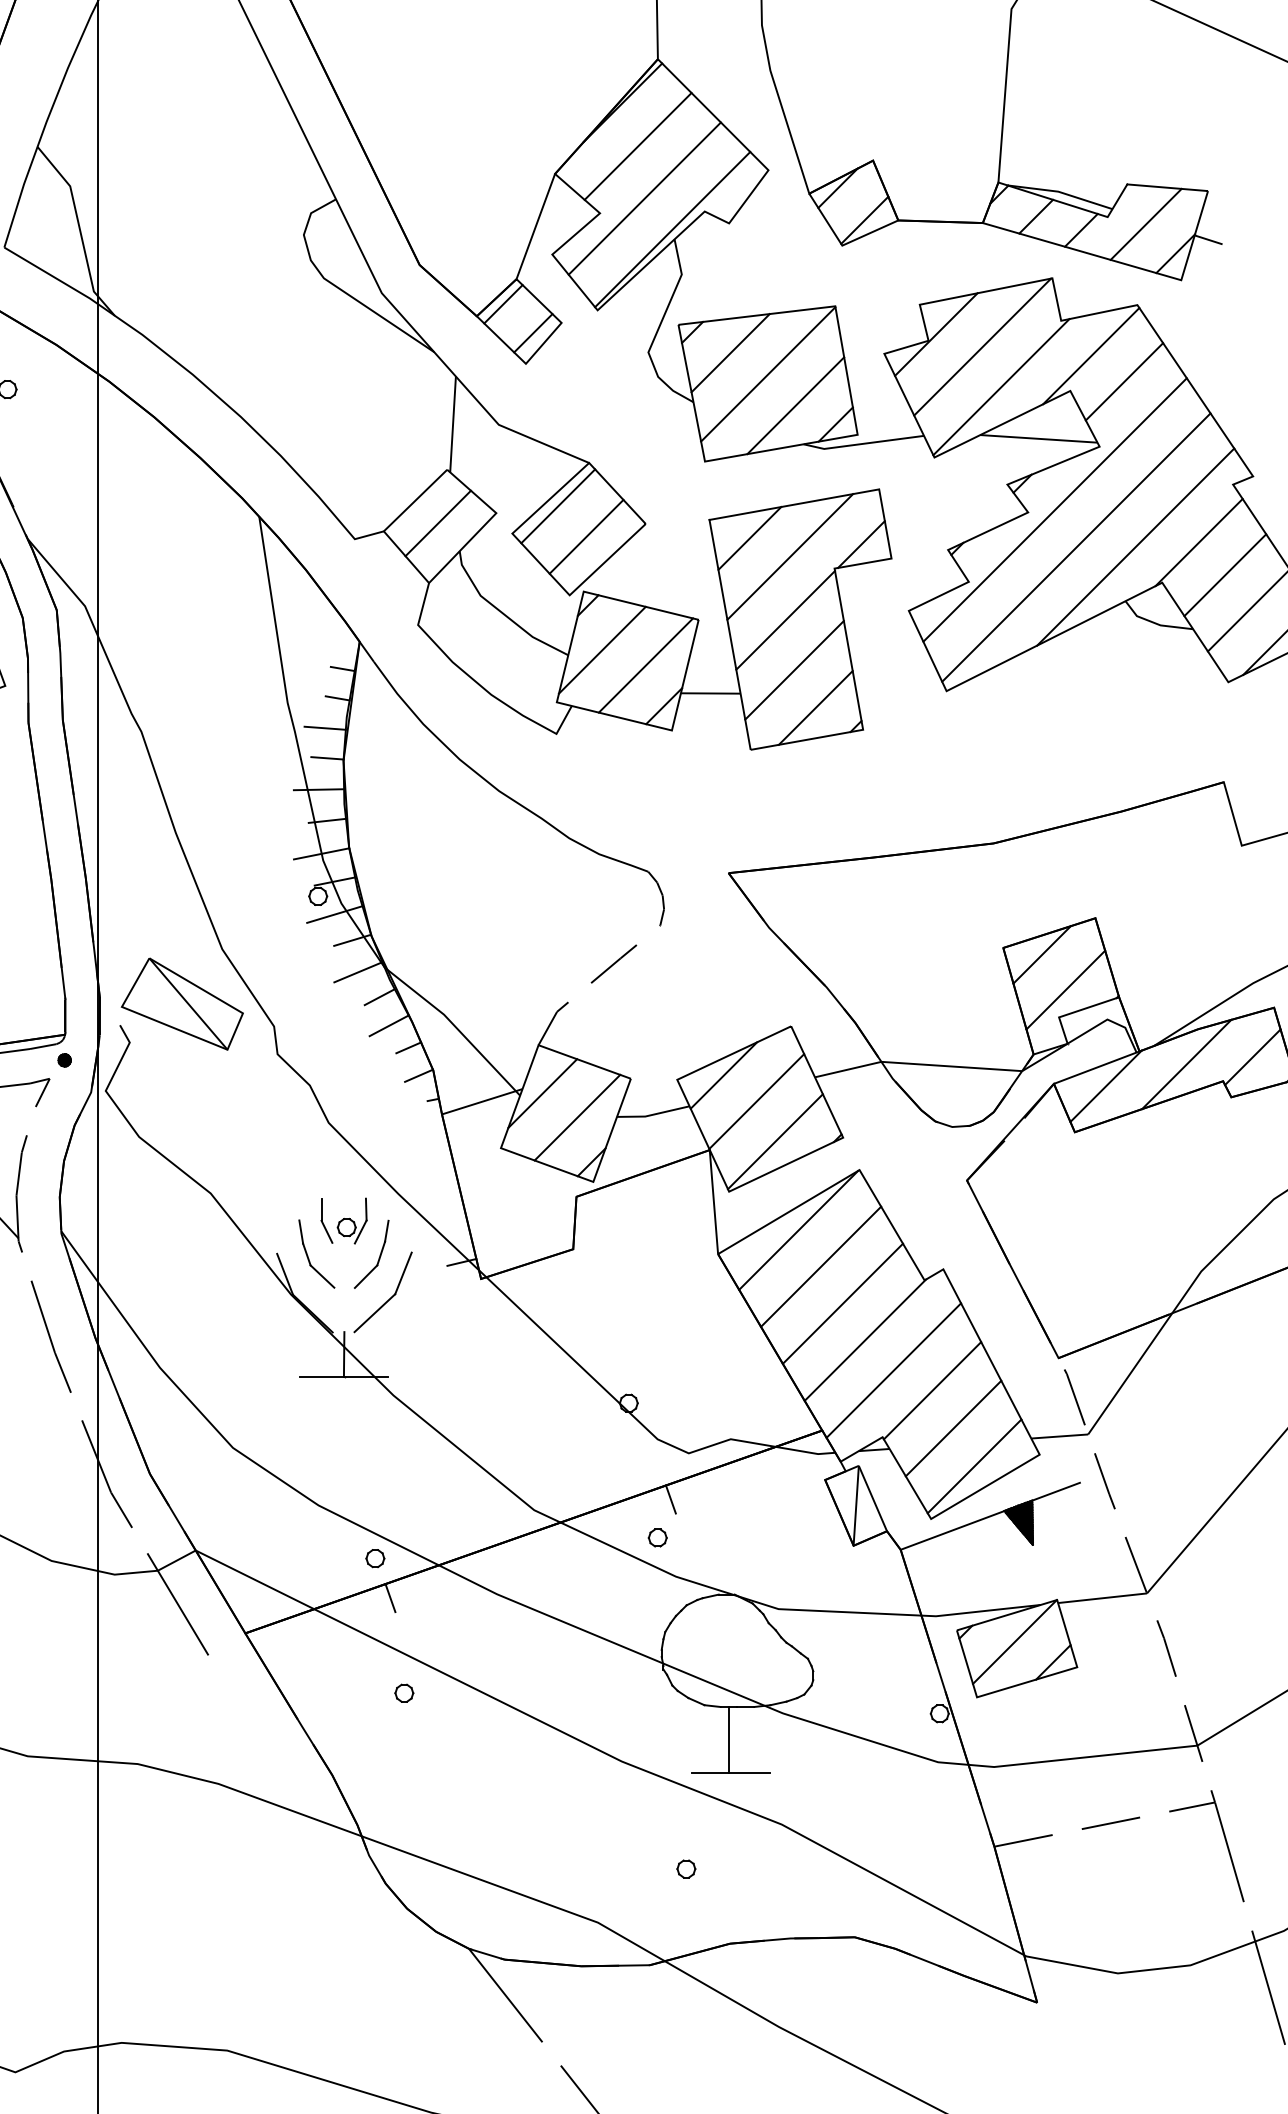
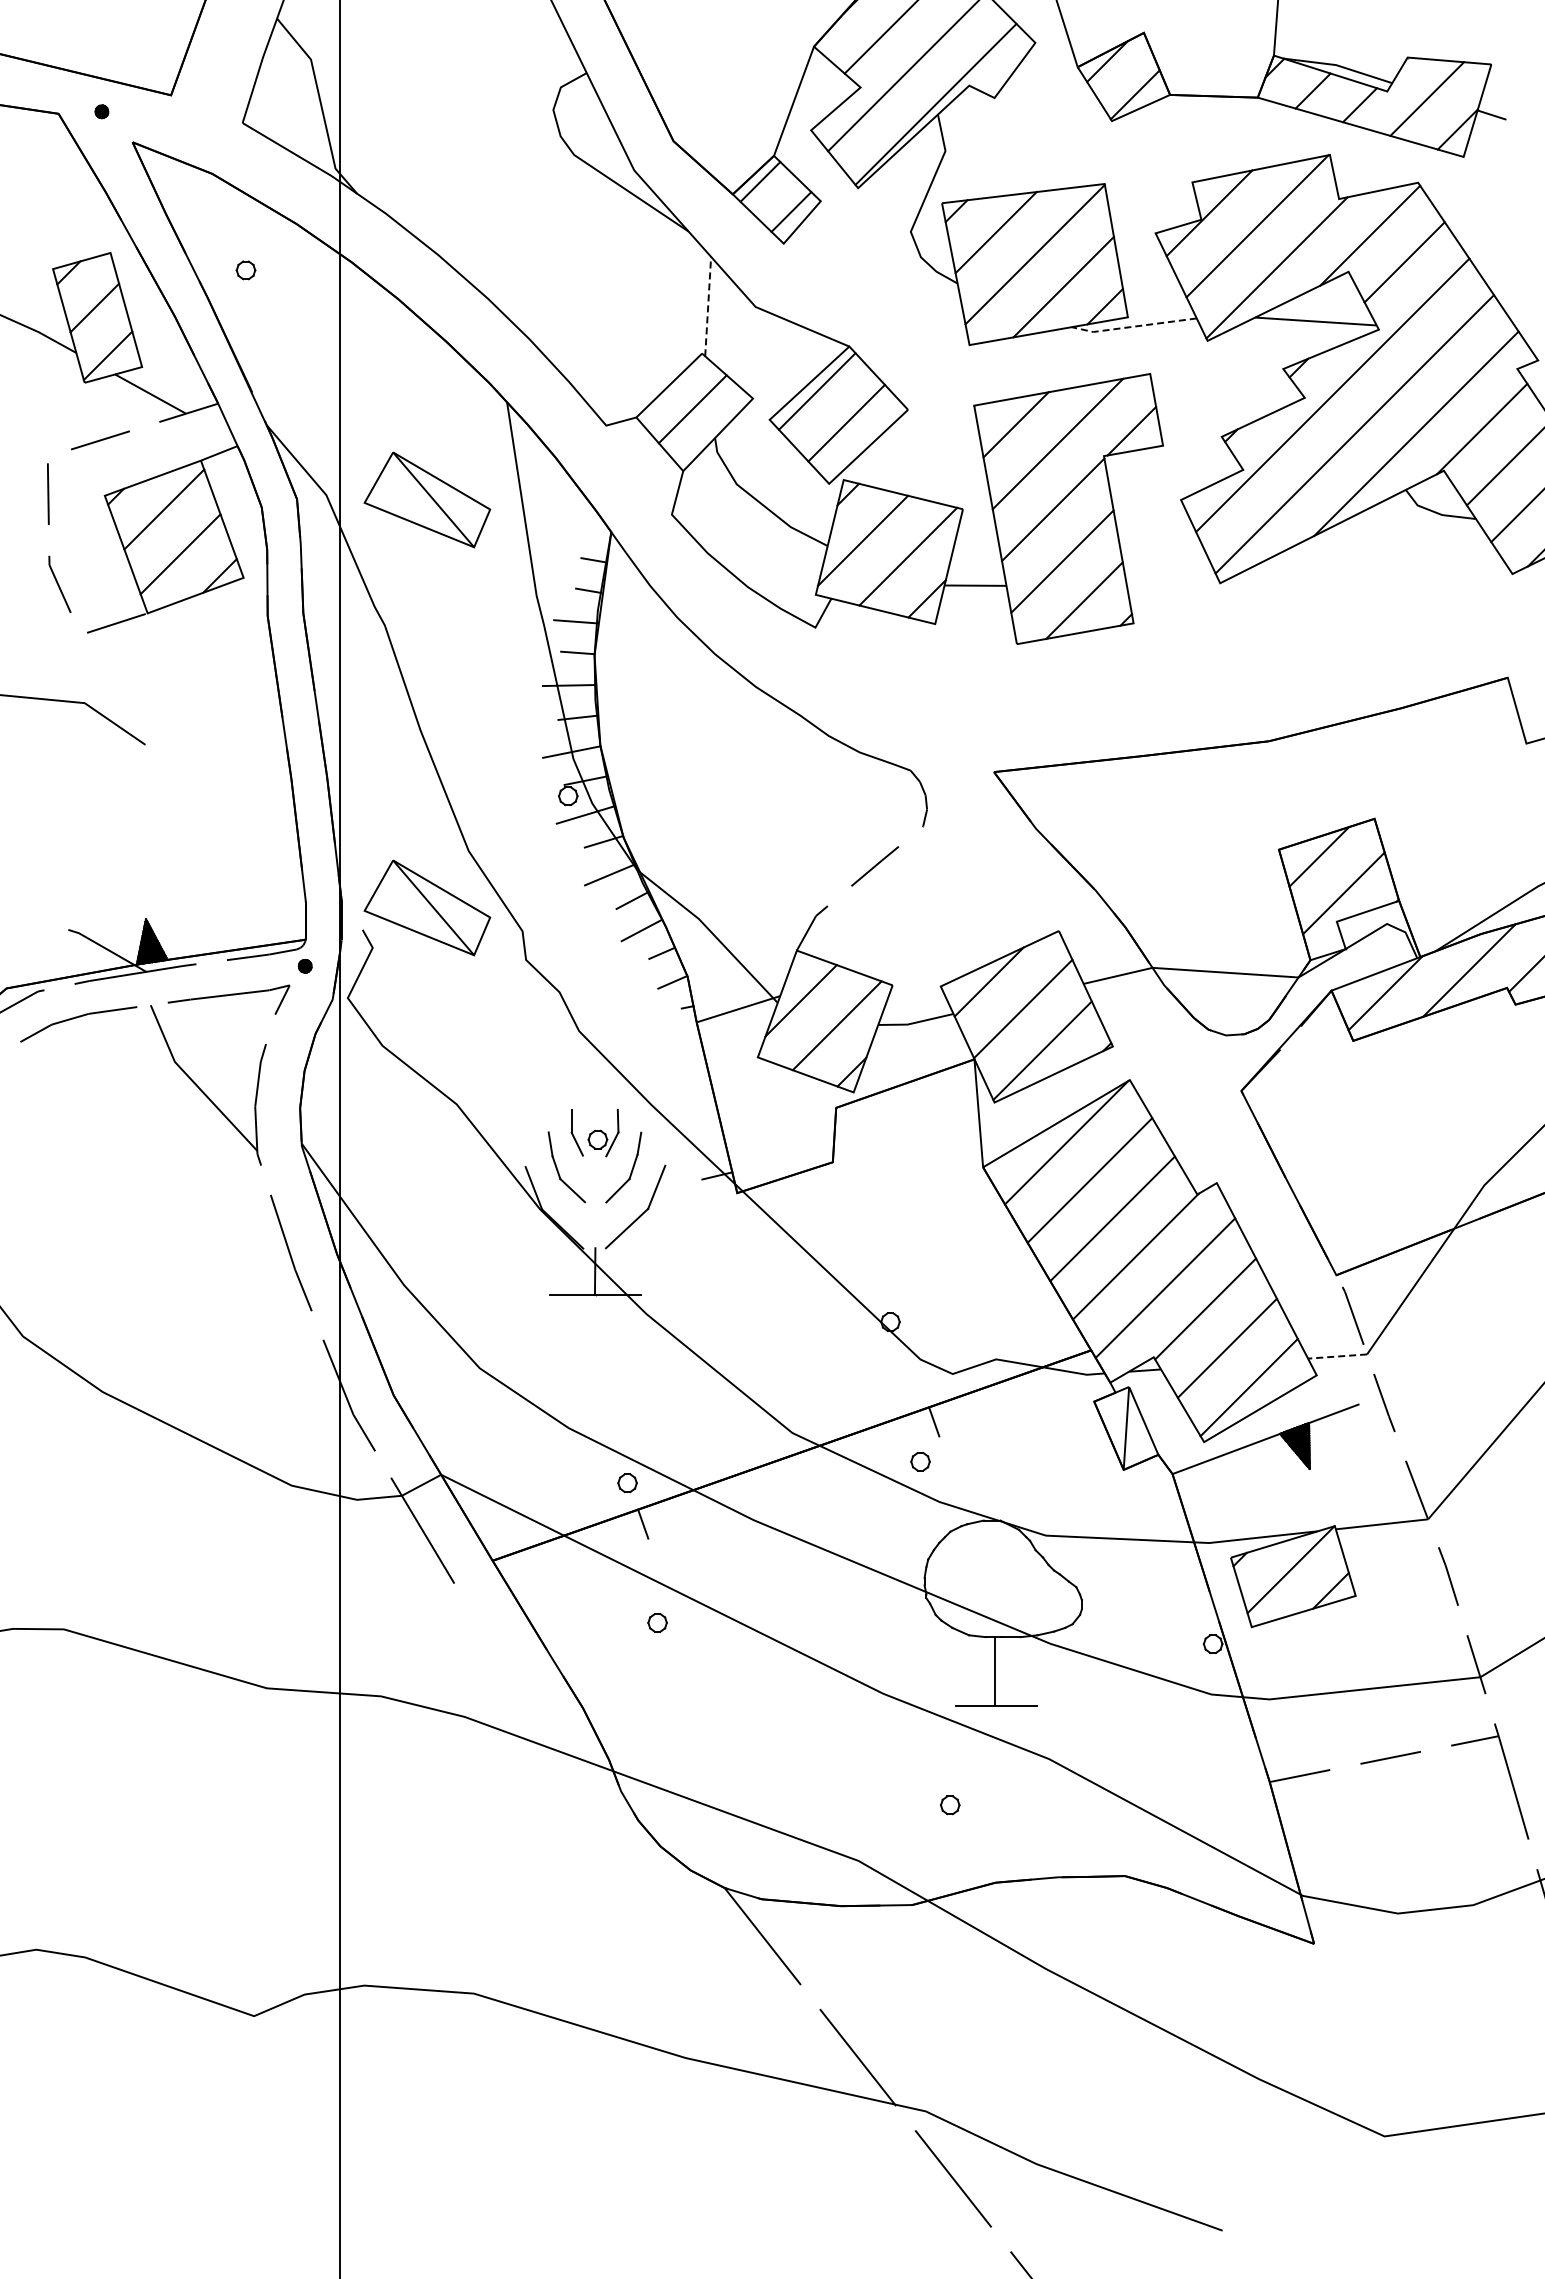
line: (453, 424) -> (708, 306), solid -> dashed
line: (863, 443) -> (1133, 326), solid -> dashed
part: (182, 610) -> (427, 499), added
line: (1059, 1436) -> (1337, 1356), solid -> dashed

